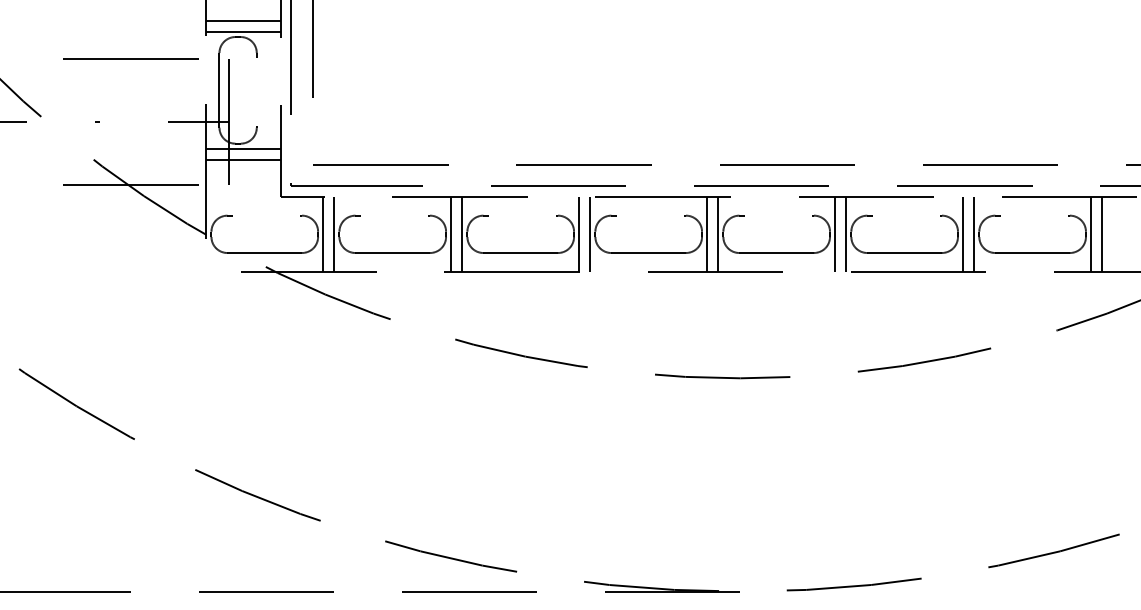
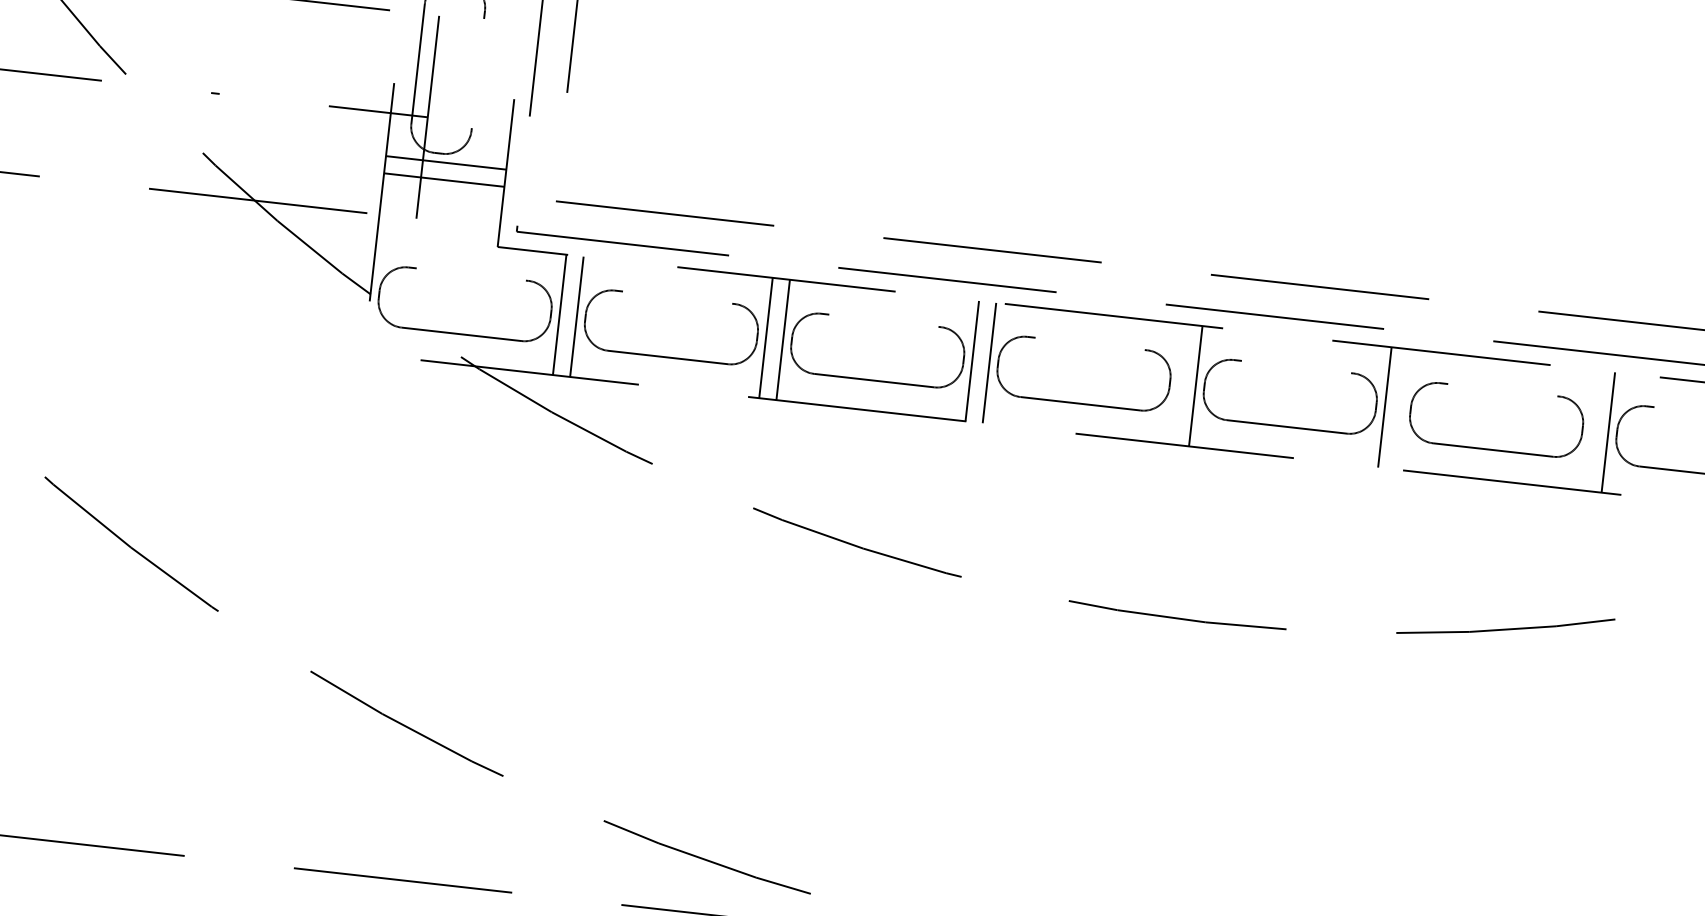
line: (707, 234) -> (1178, 384), removed
line: (846, 234) -> (1402, 409), removed
line: (963, 234) -> (1591, 430), removed

